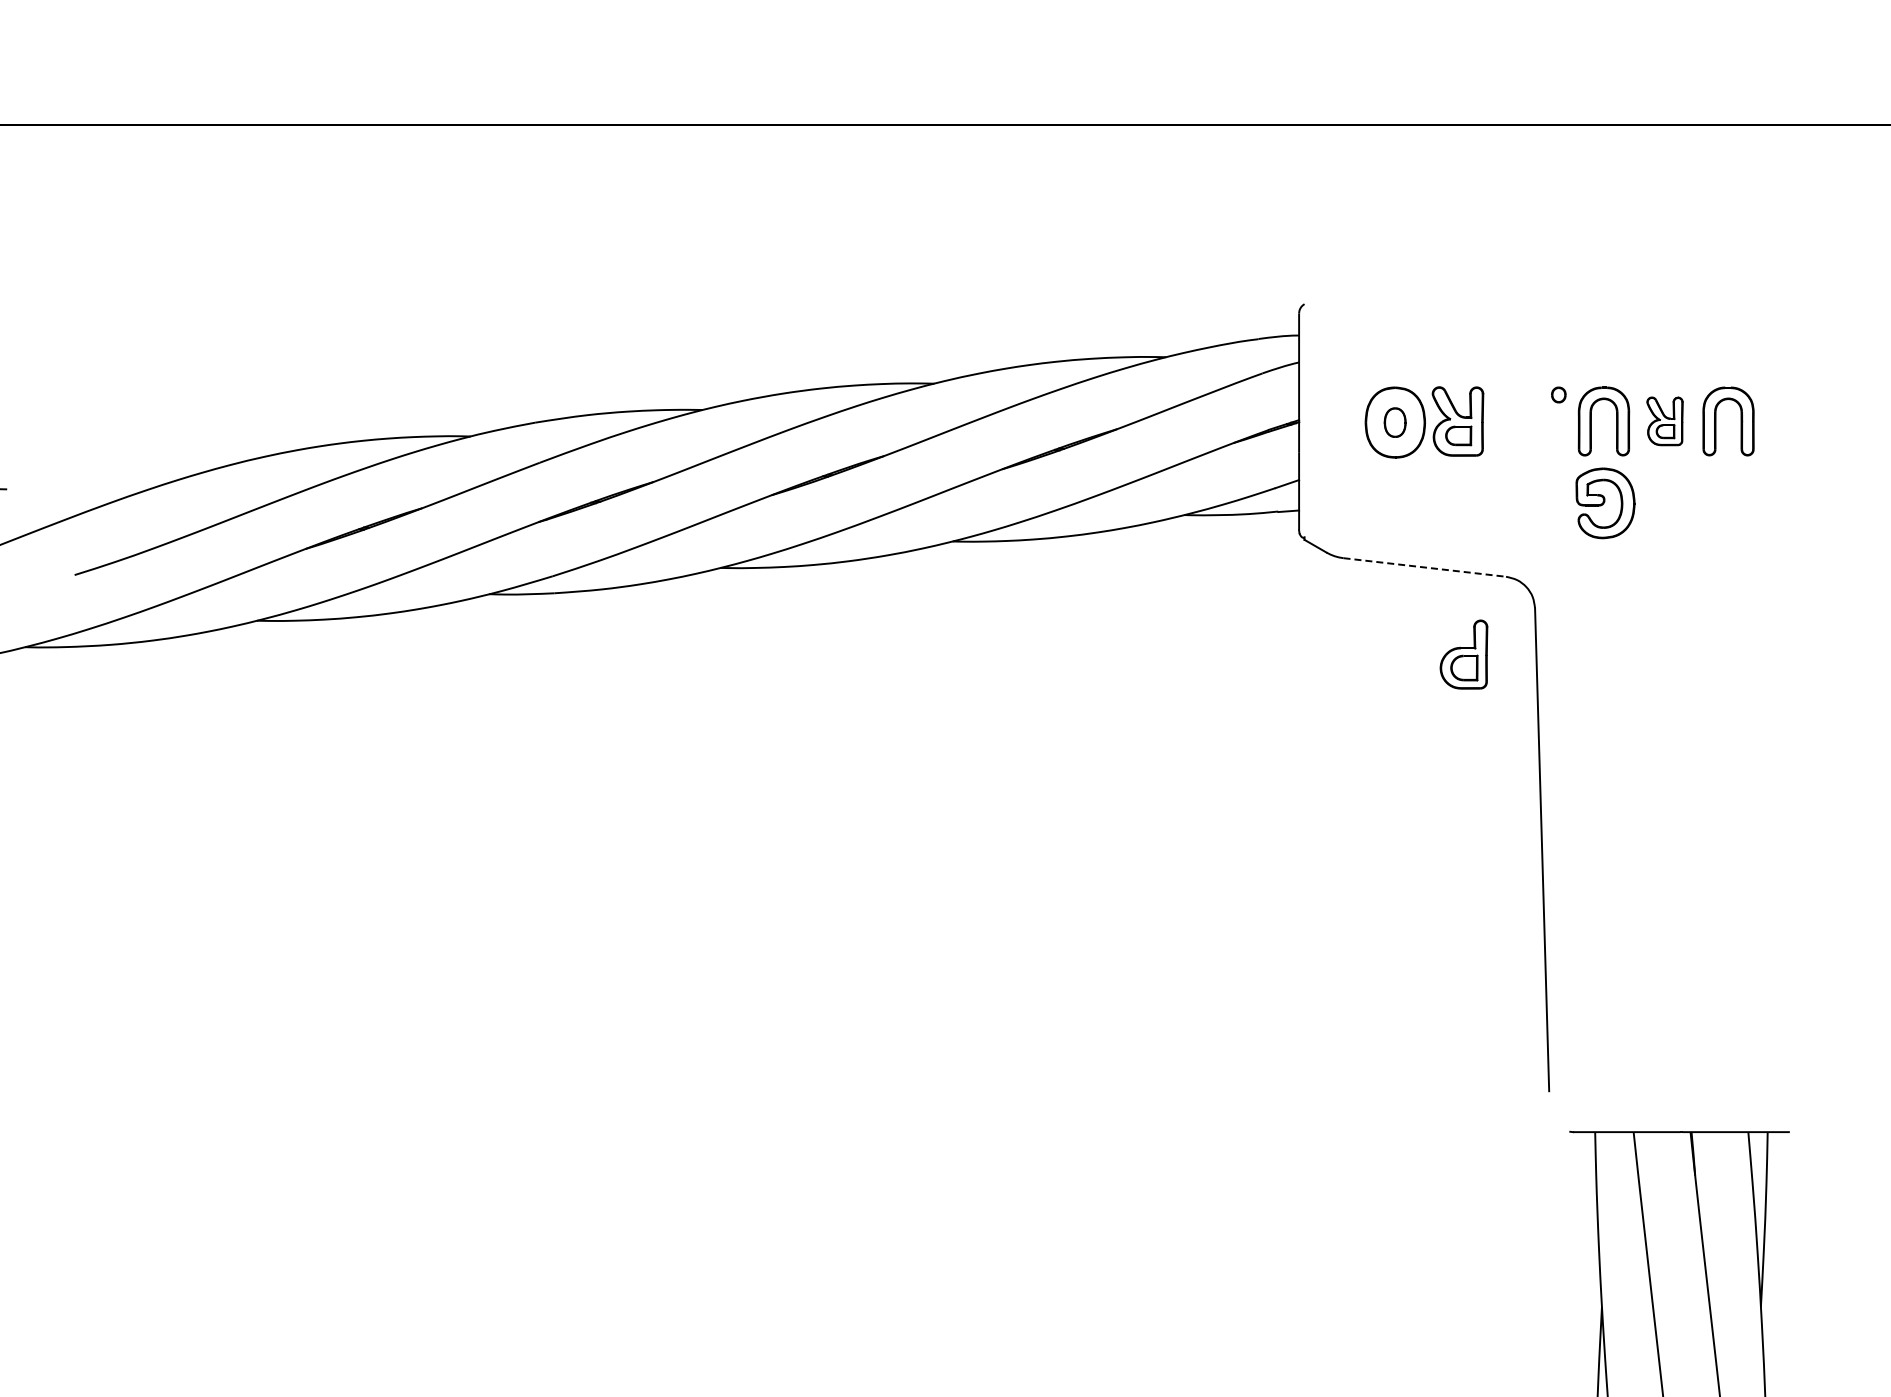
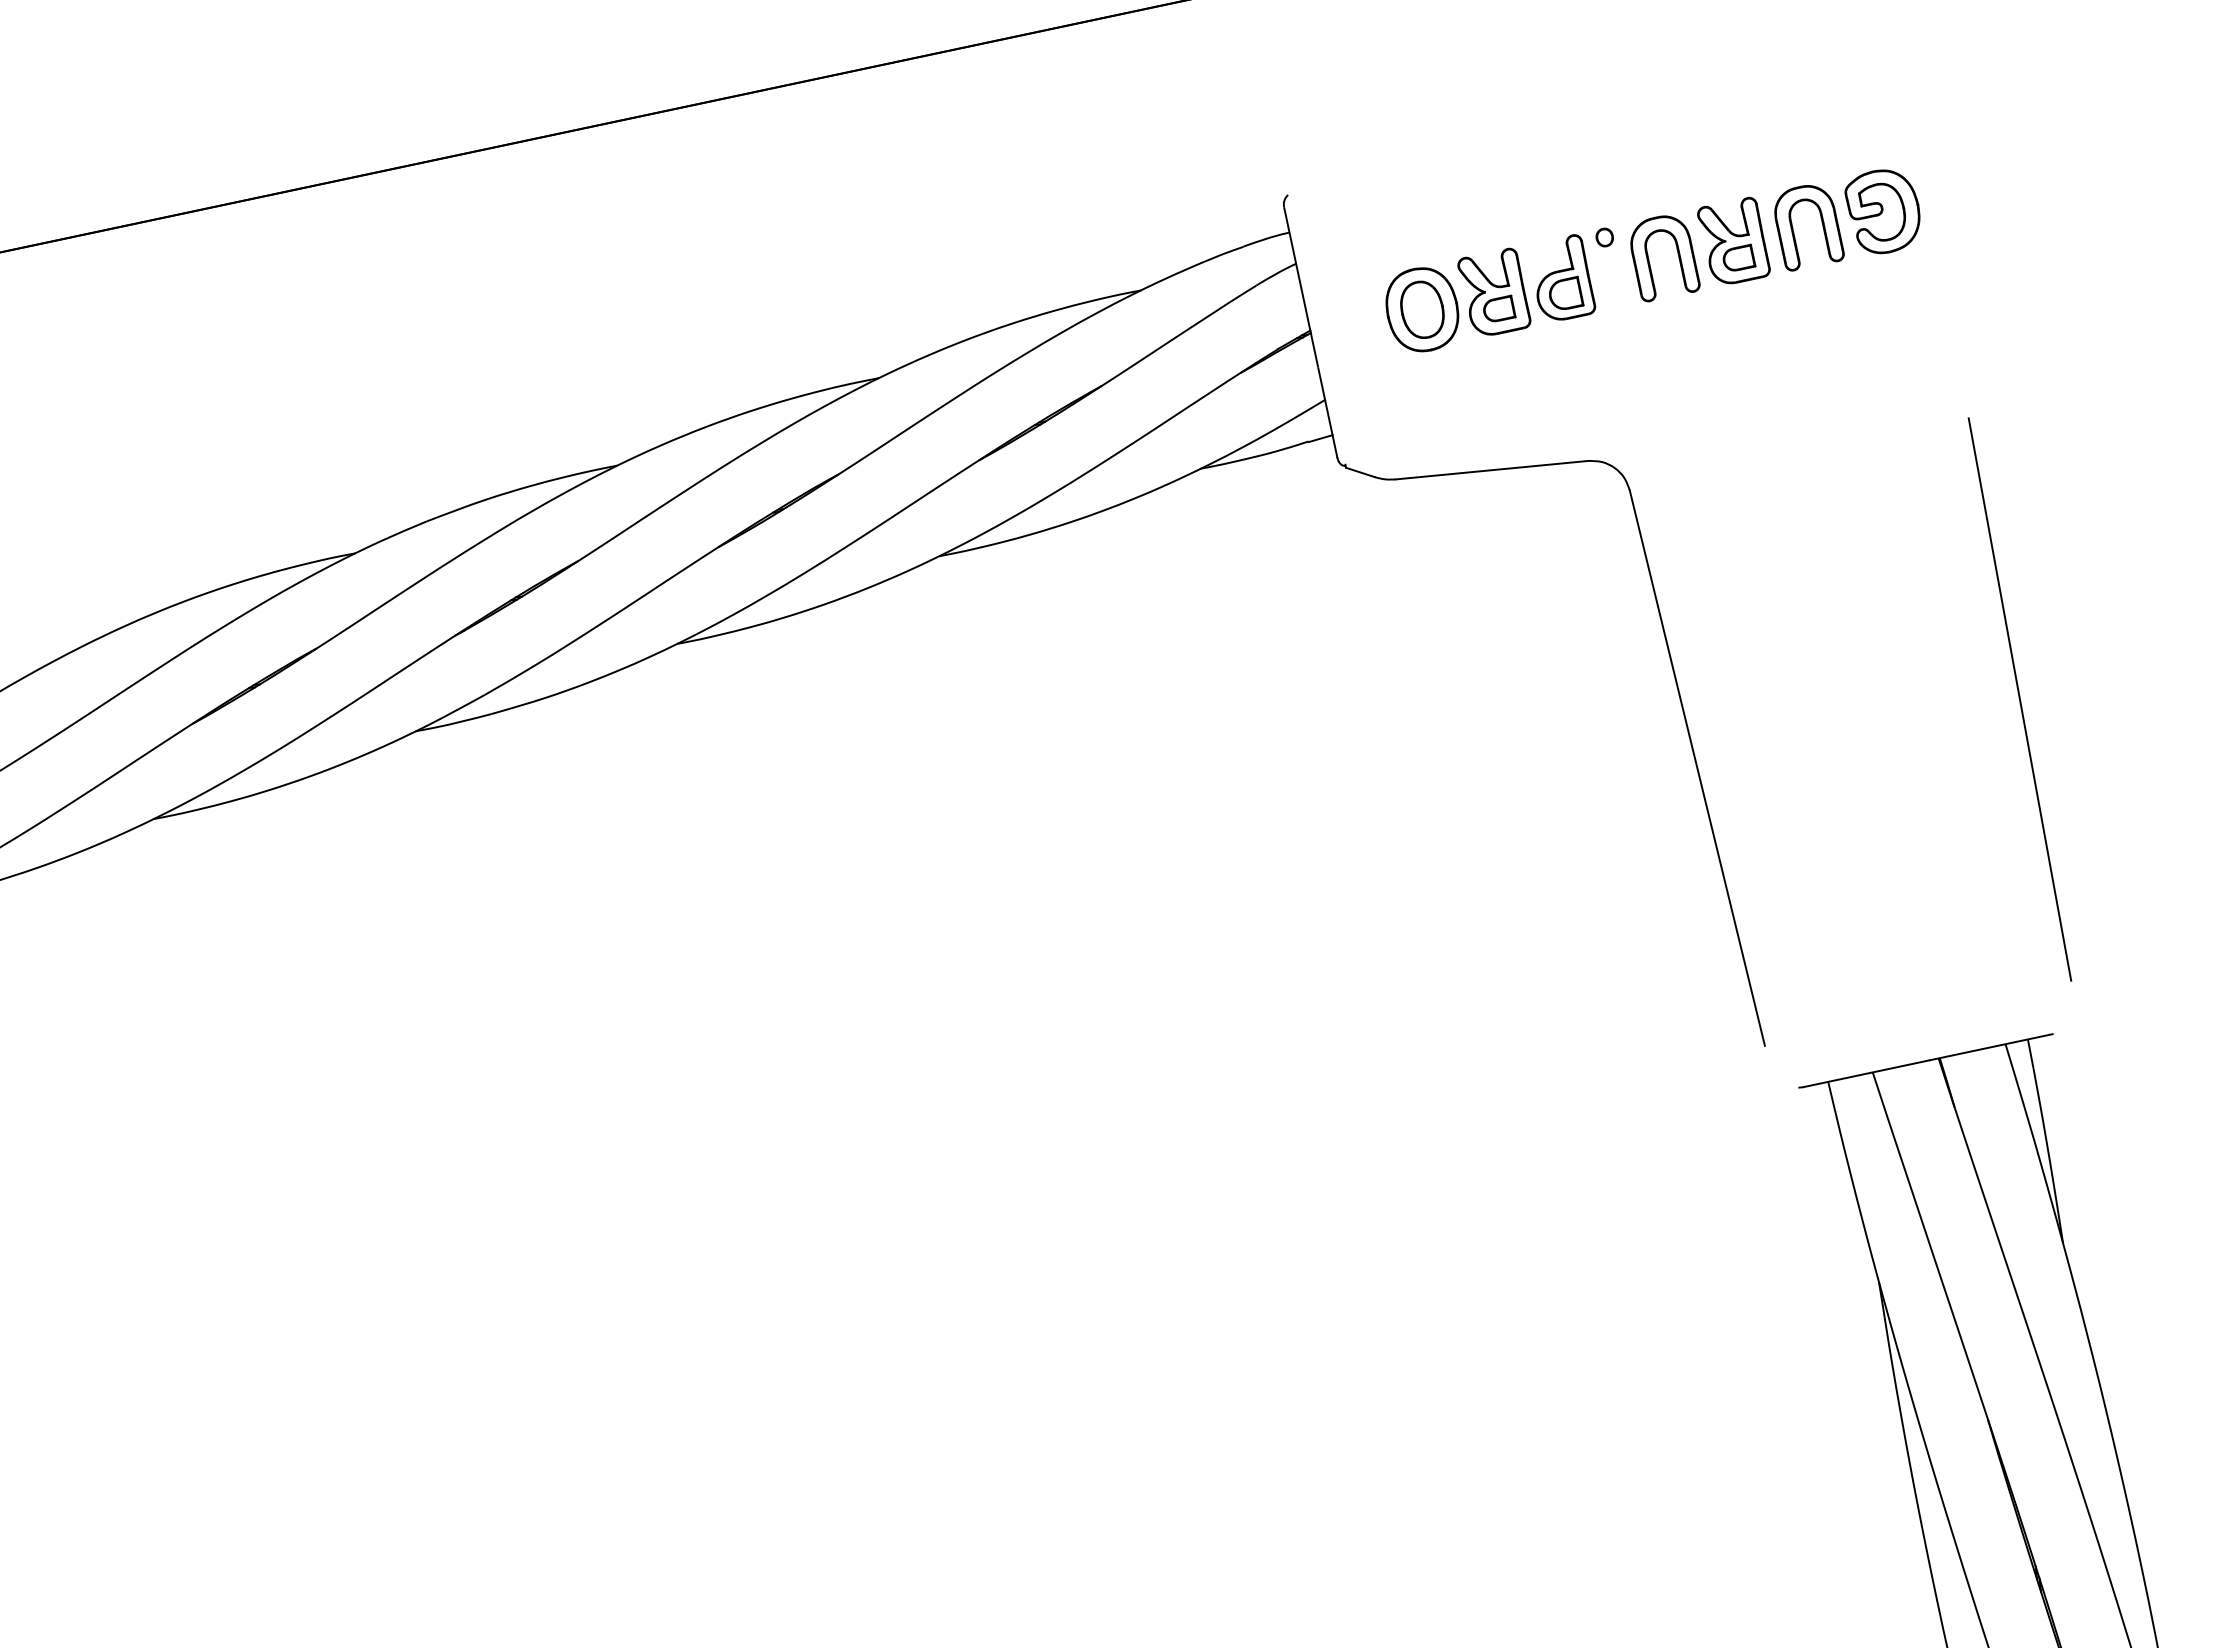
part: (1664, 421) -> (1733, 242), size x1.43
part: (1394, 422) -> (1421, 309), size x1.67
part: (1605, 503) -> (1884, 211), moved
line: (1424, 567) -> (1491, 470), dashed -> solid
part: (1463, 654) -> (1561, 278), moved
line: (1820, 849) -> (2019, 699), added

